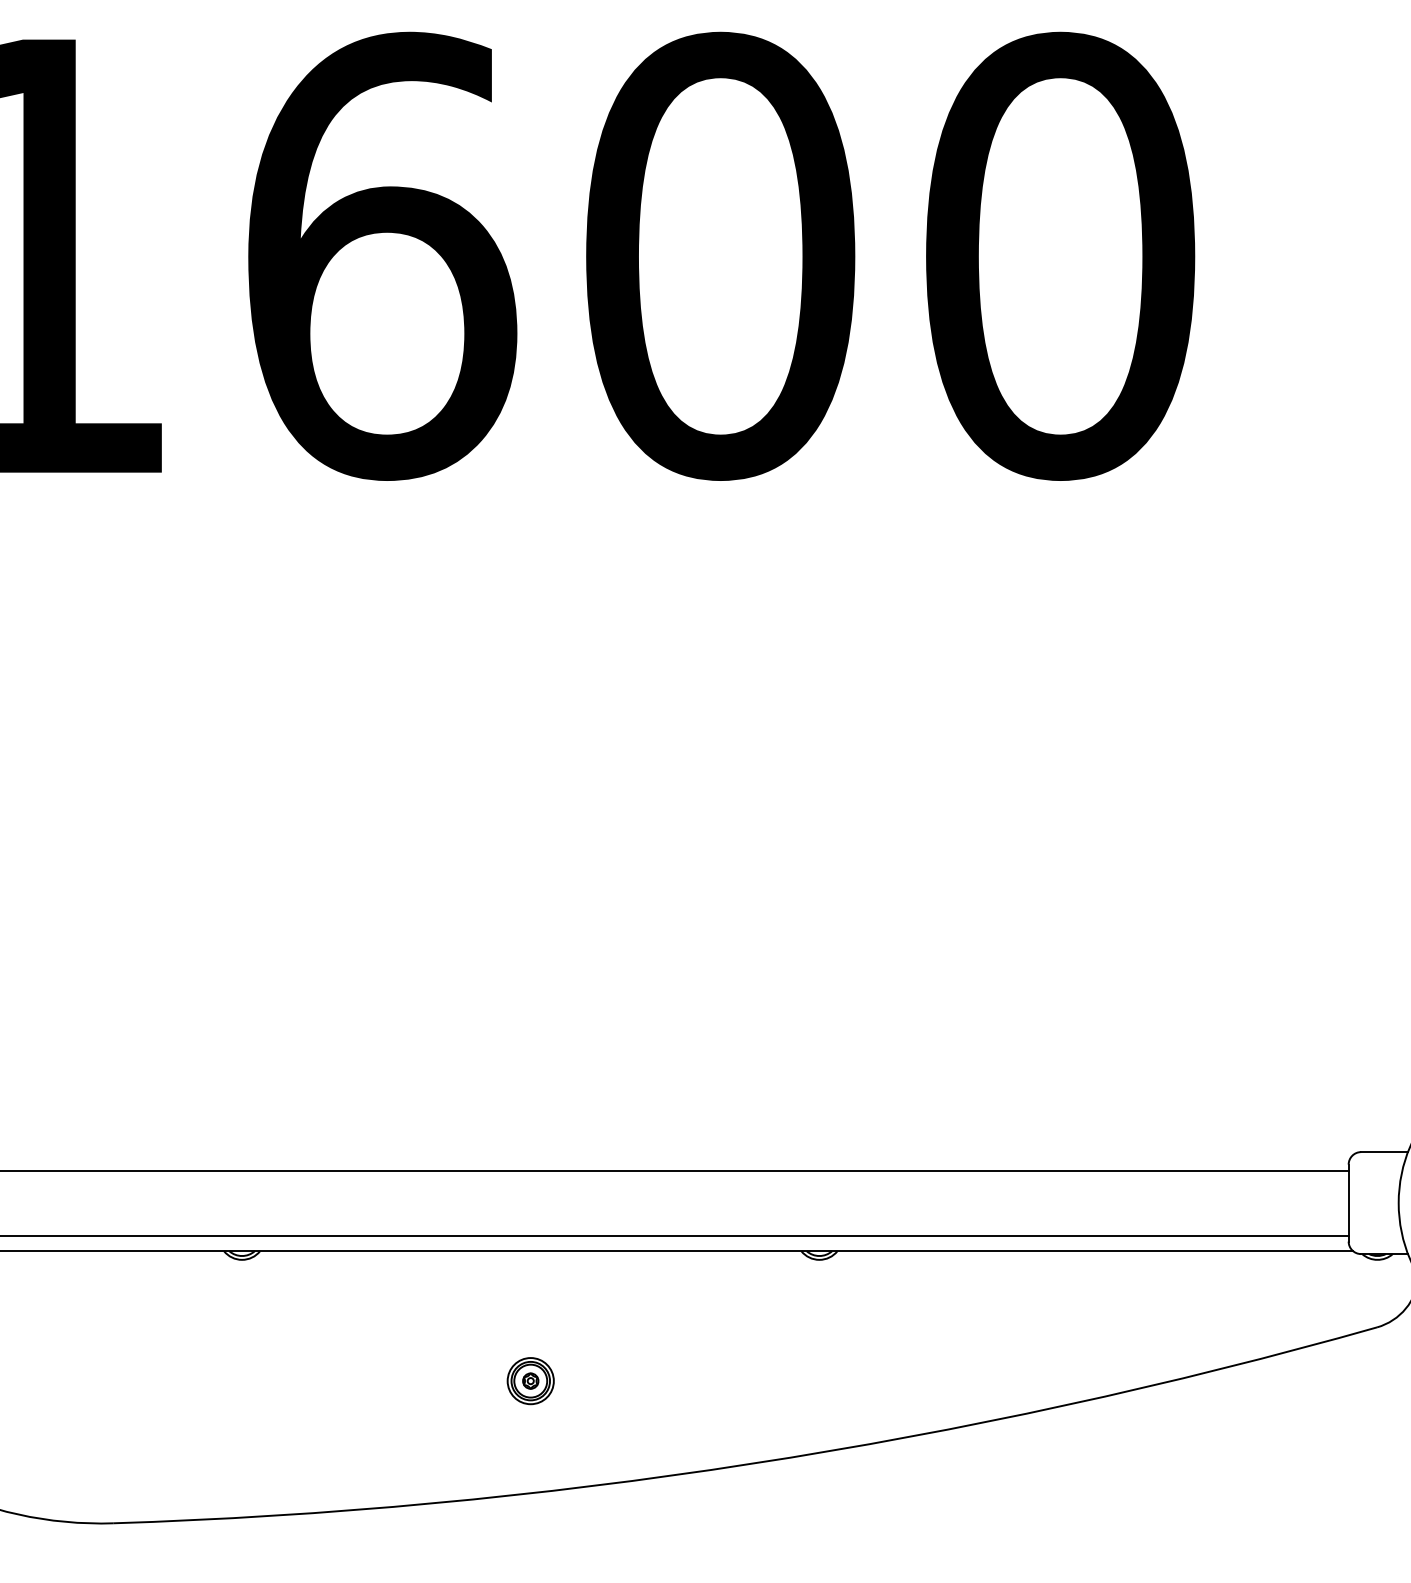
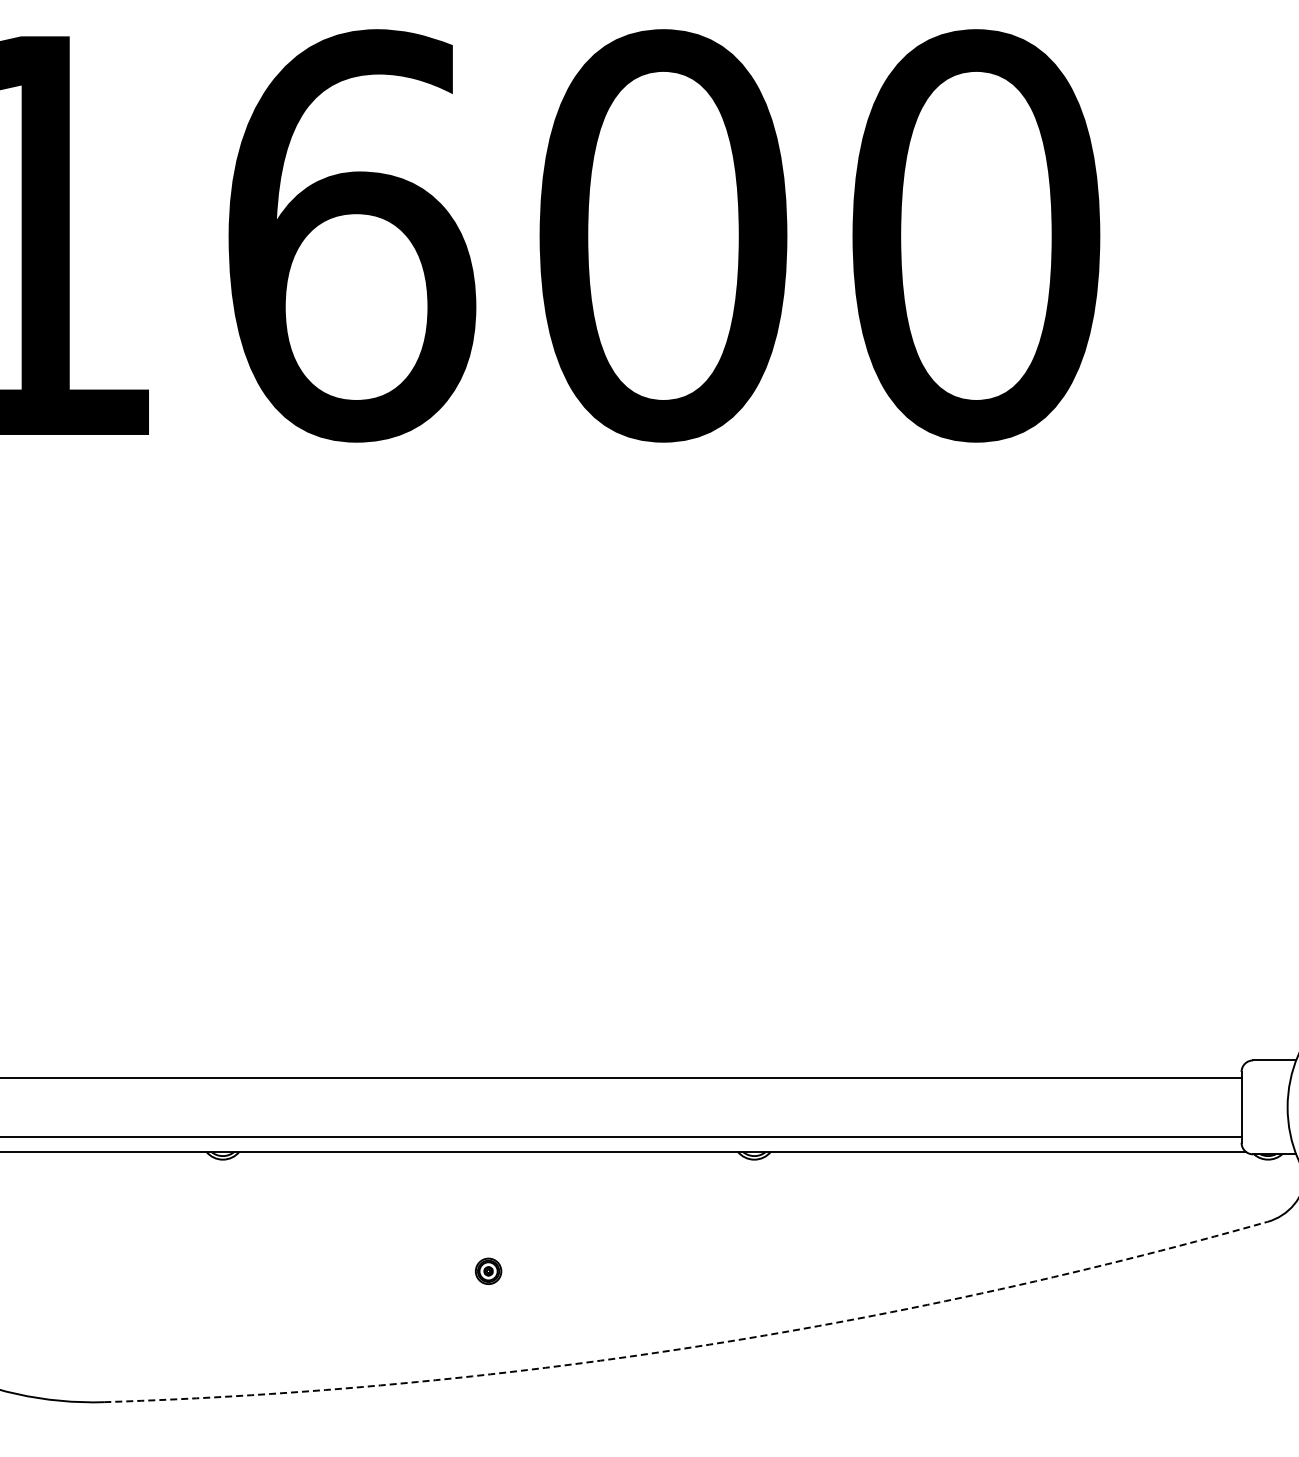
part: (530, 1381) -> (488, 1271), size x0.6
arc: (751, 1463) -> (691, 1347), solid -> dashed

